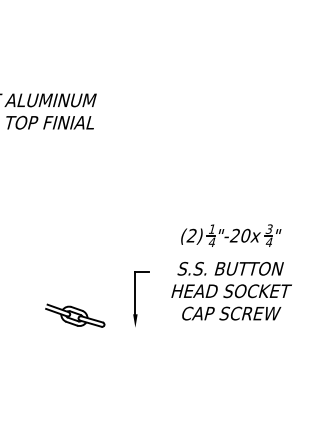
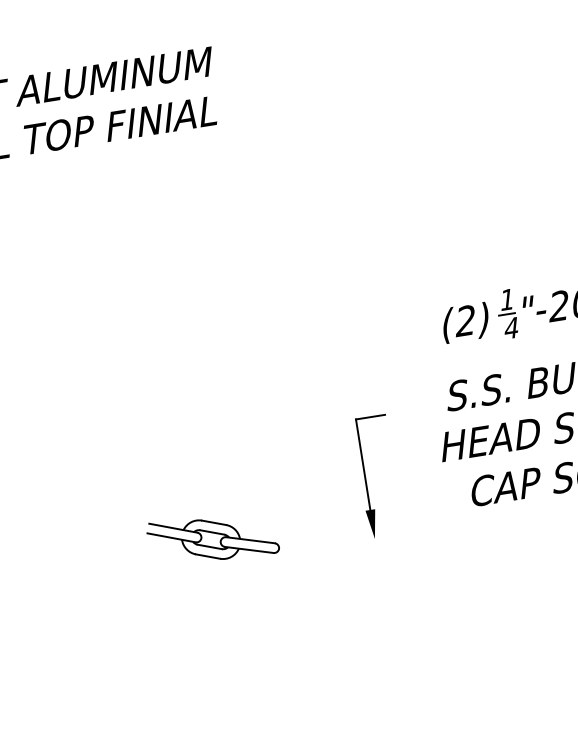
part: (75, 315) -> (213, 537), moved

